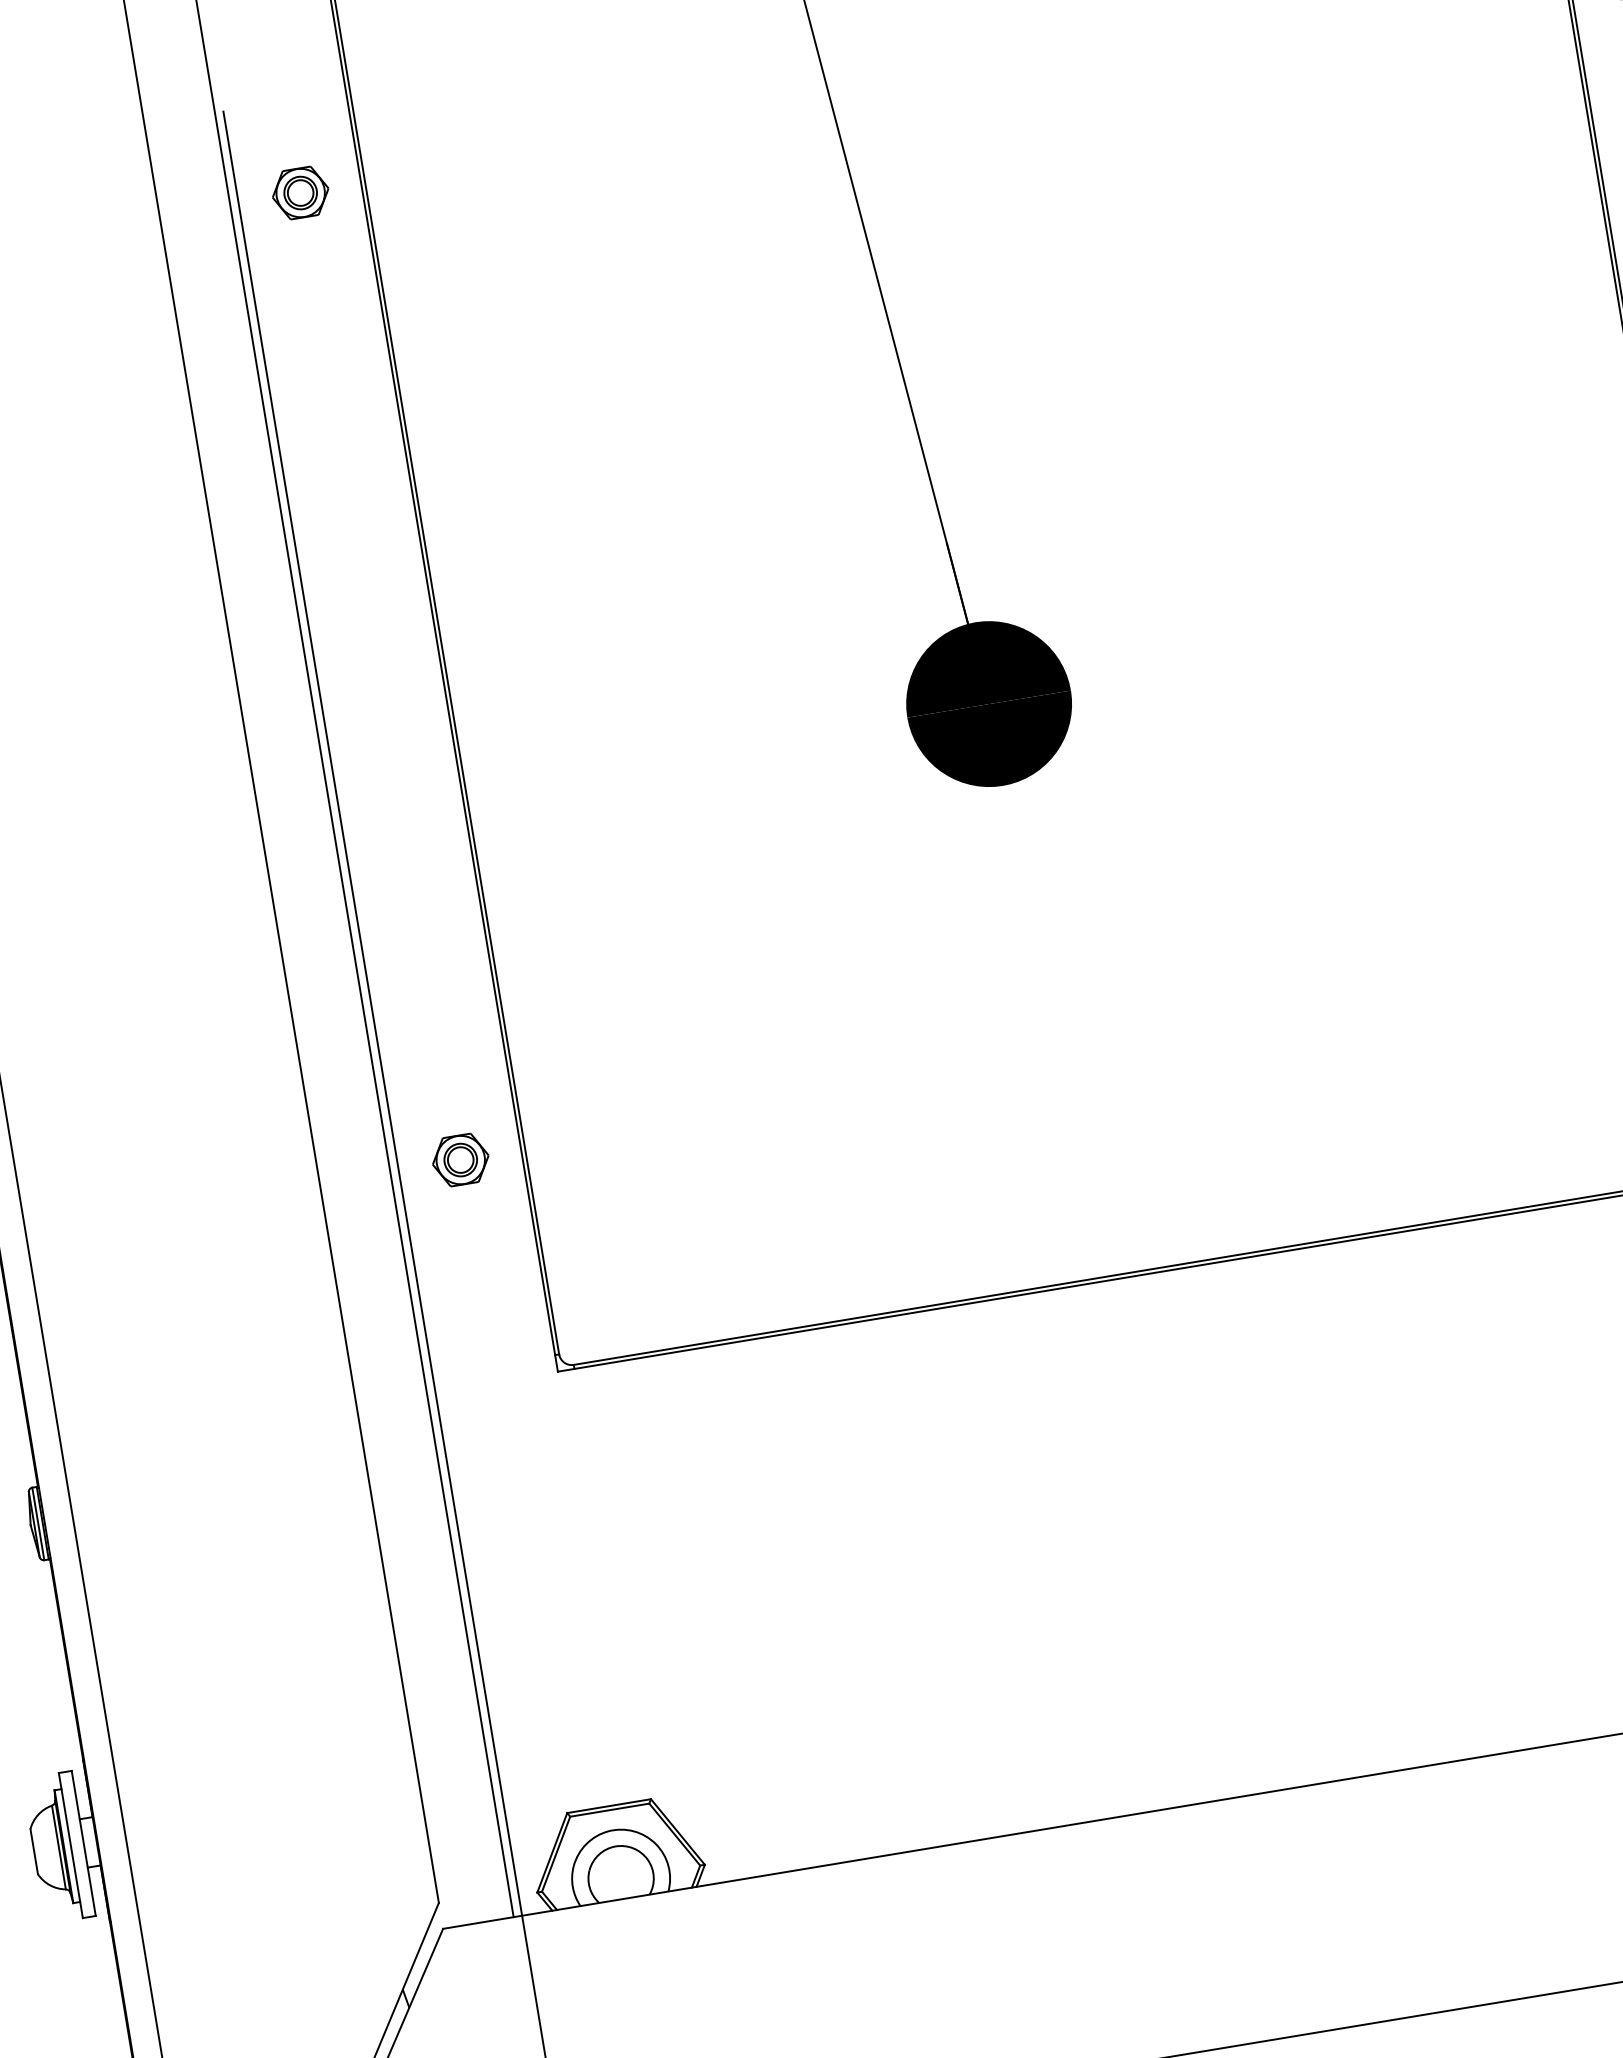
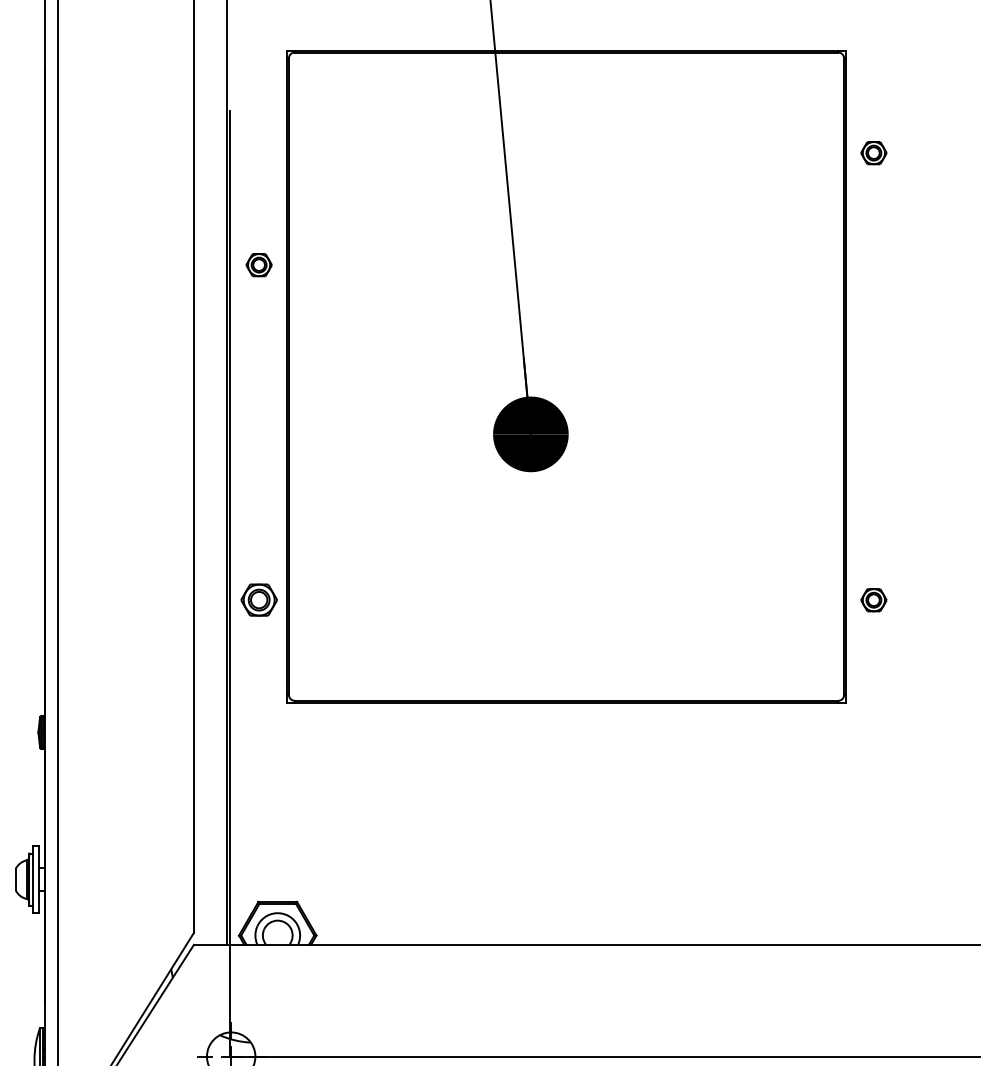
part: (299, 194) -> (258, 265), moved
part: (459, 1160) -> (258, 600), size x1.4

